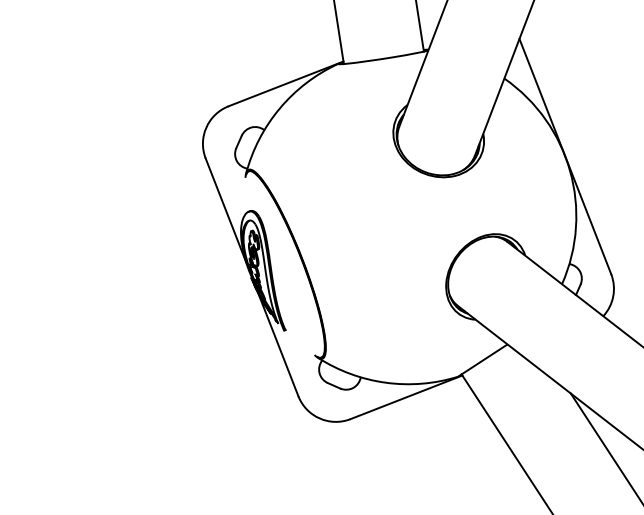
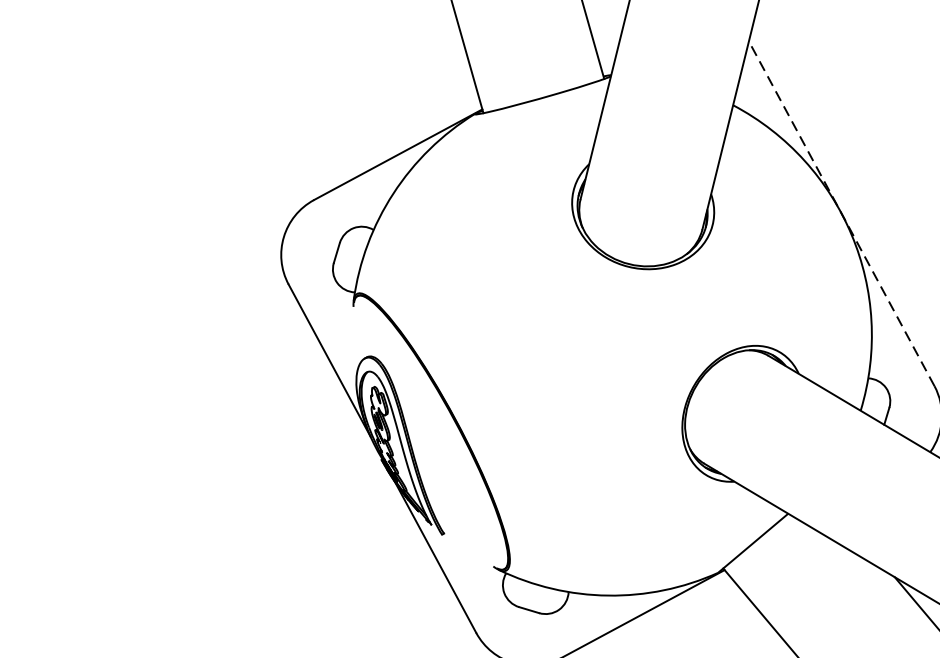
line: (565, 156) -> (841, 213), solid -> dashed

